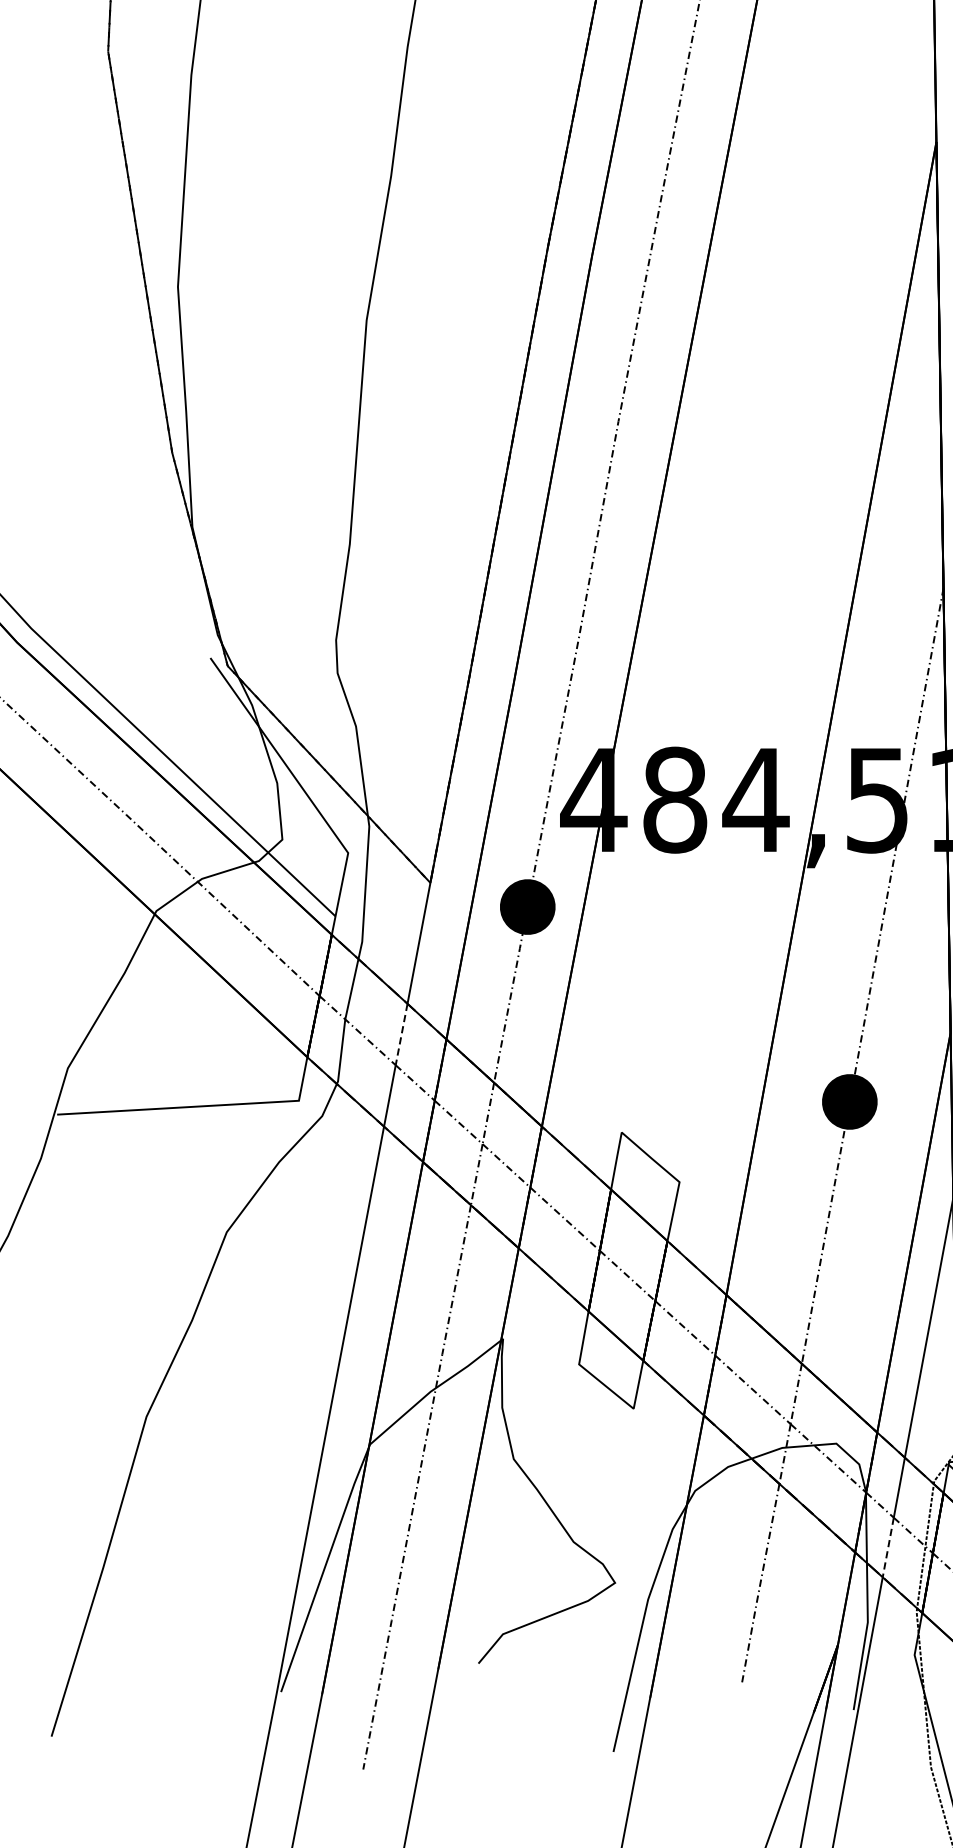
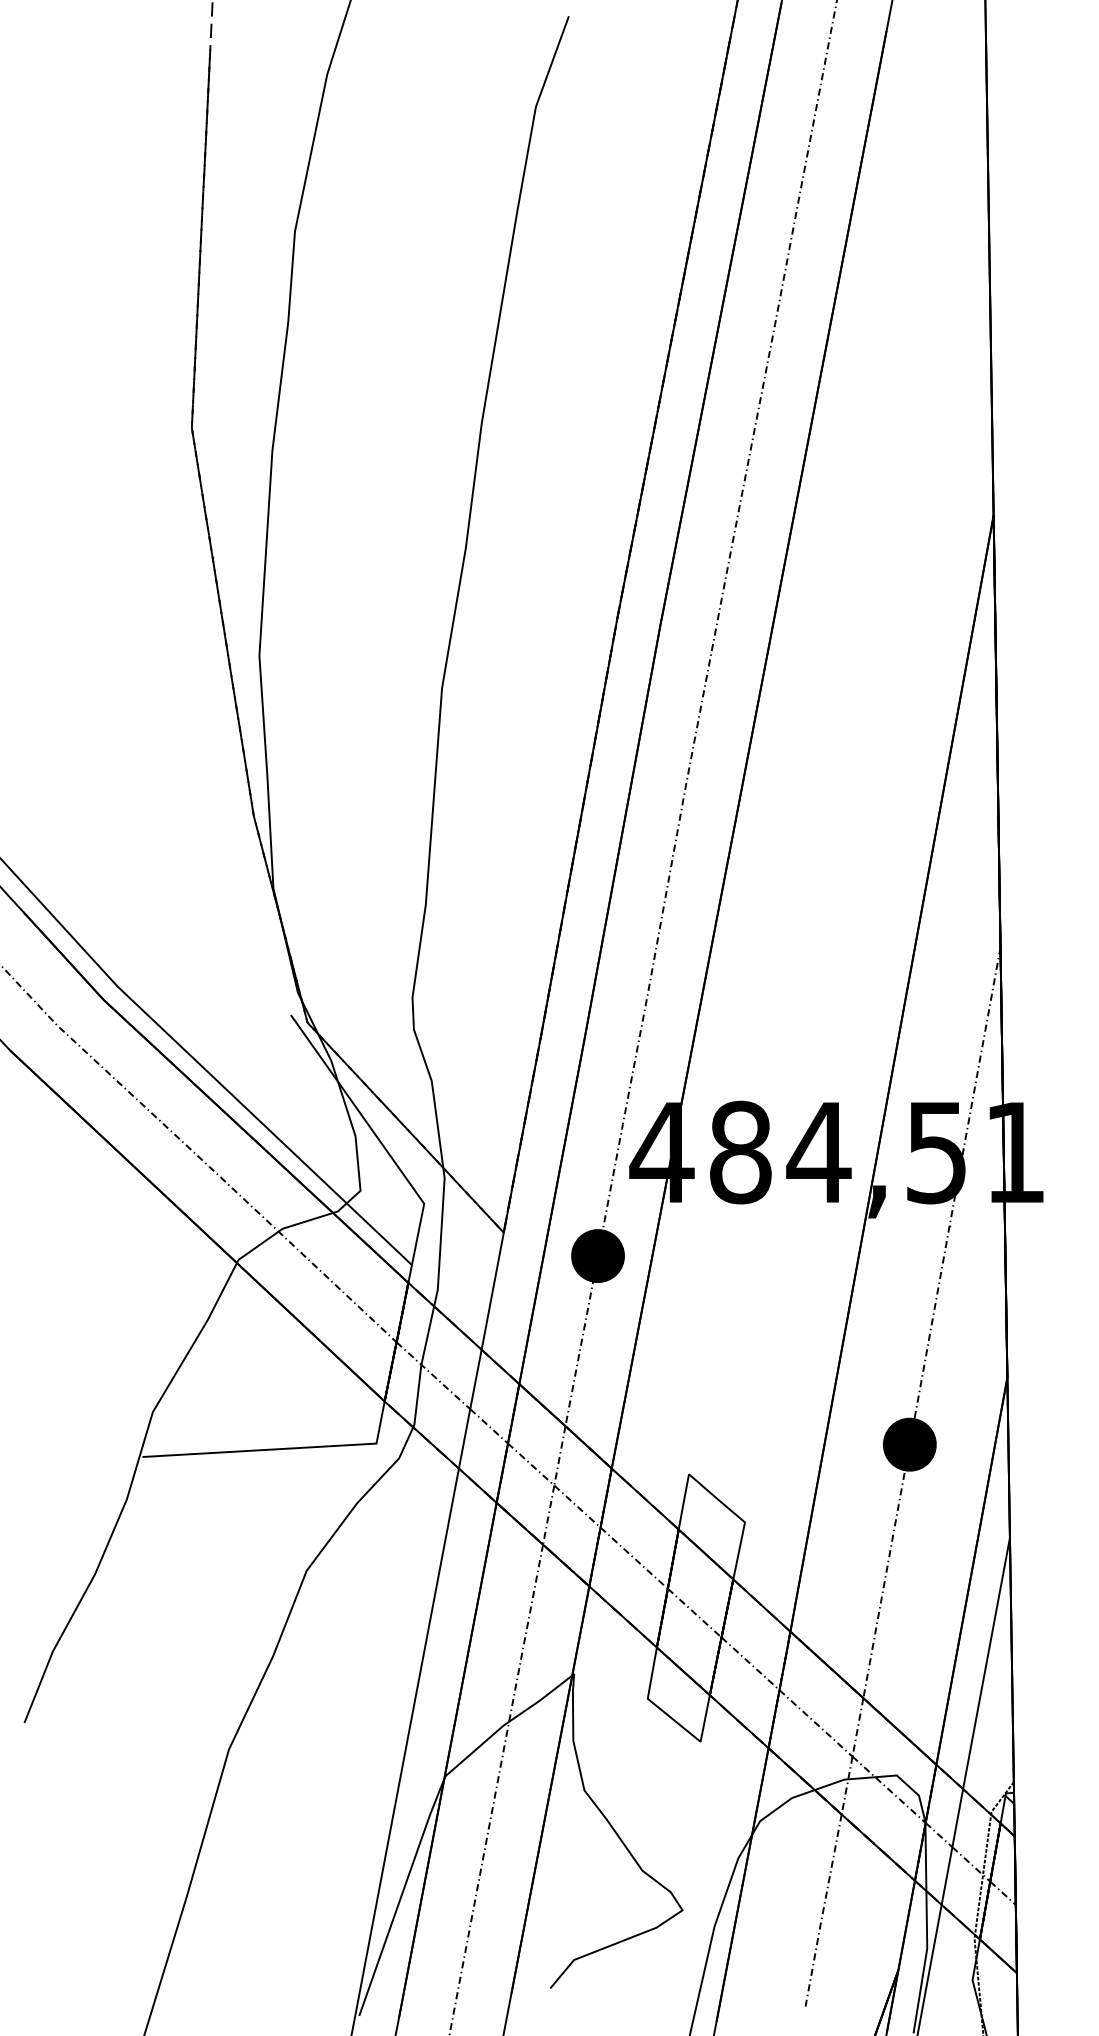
line: (401, 1034) -> (475, 1379), dashed -> solid
line: (887, 1547) -> (946, 1876), dashed -> solid

